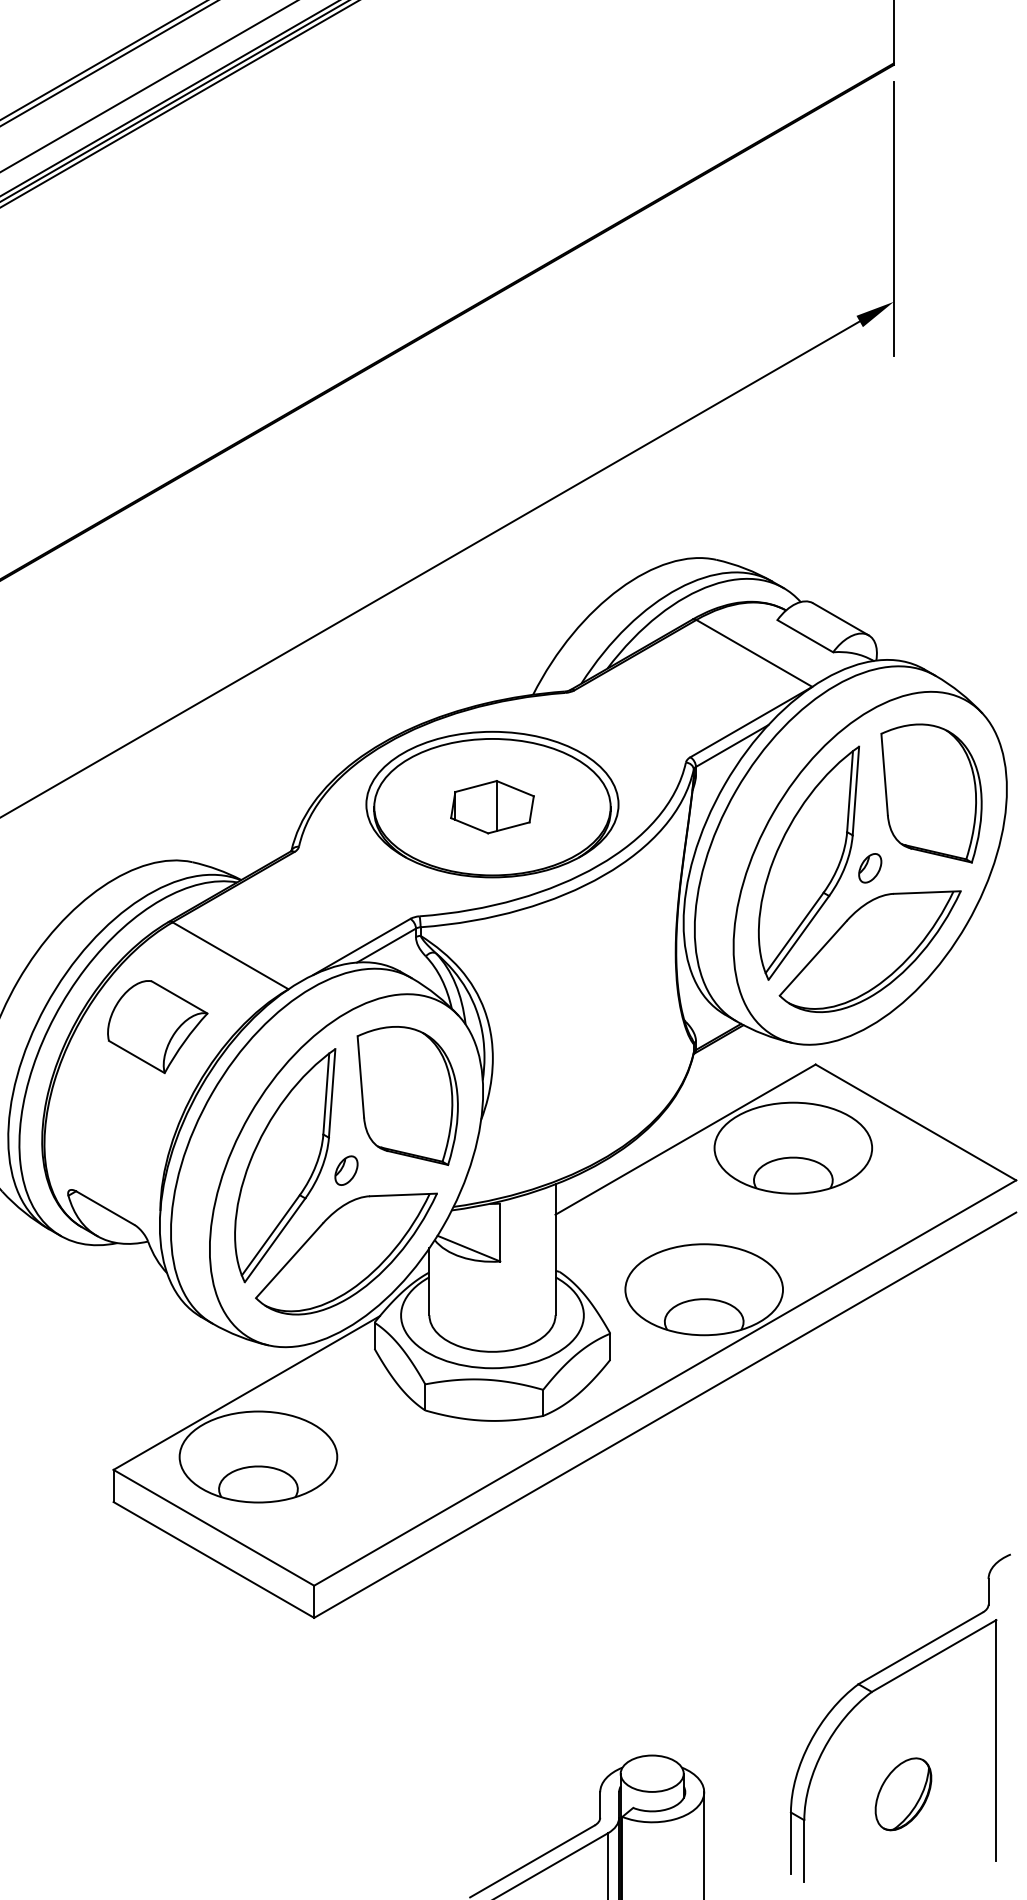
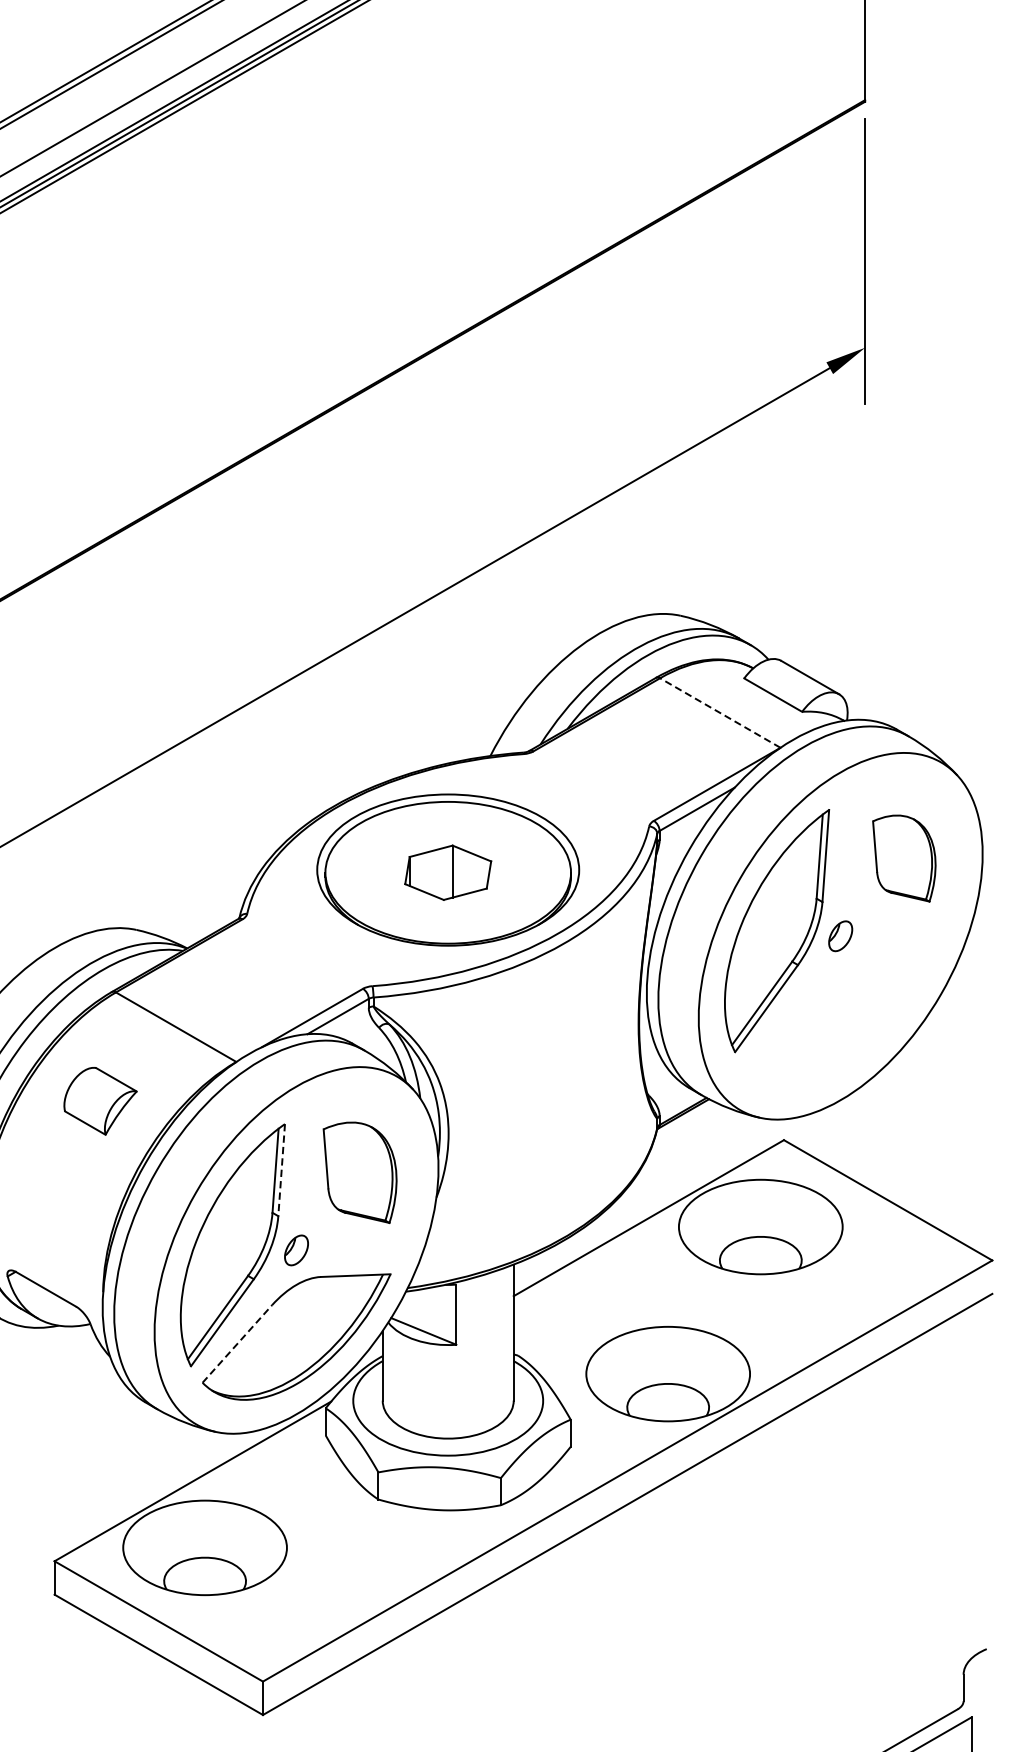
line: (754, 653) -> (720, 713), solid -> dashed
part: (931, 793) -> (904, 858), size x0.6
part: (869, 951) -> (839, 1022), removed
part: (157, 1027) -> (100, 1101), size x0.7
line: (332, 1093) -> (282, 1170), solid -> dashed
part: (407, 1095) -> (359, 1172), size x0.7
line: (289, 1260) -> (237, 1343), solid -> dashed

